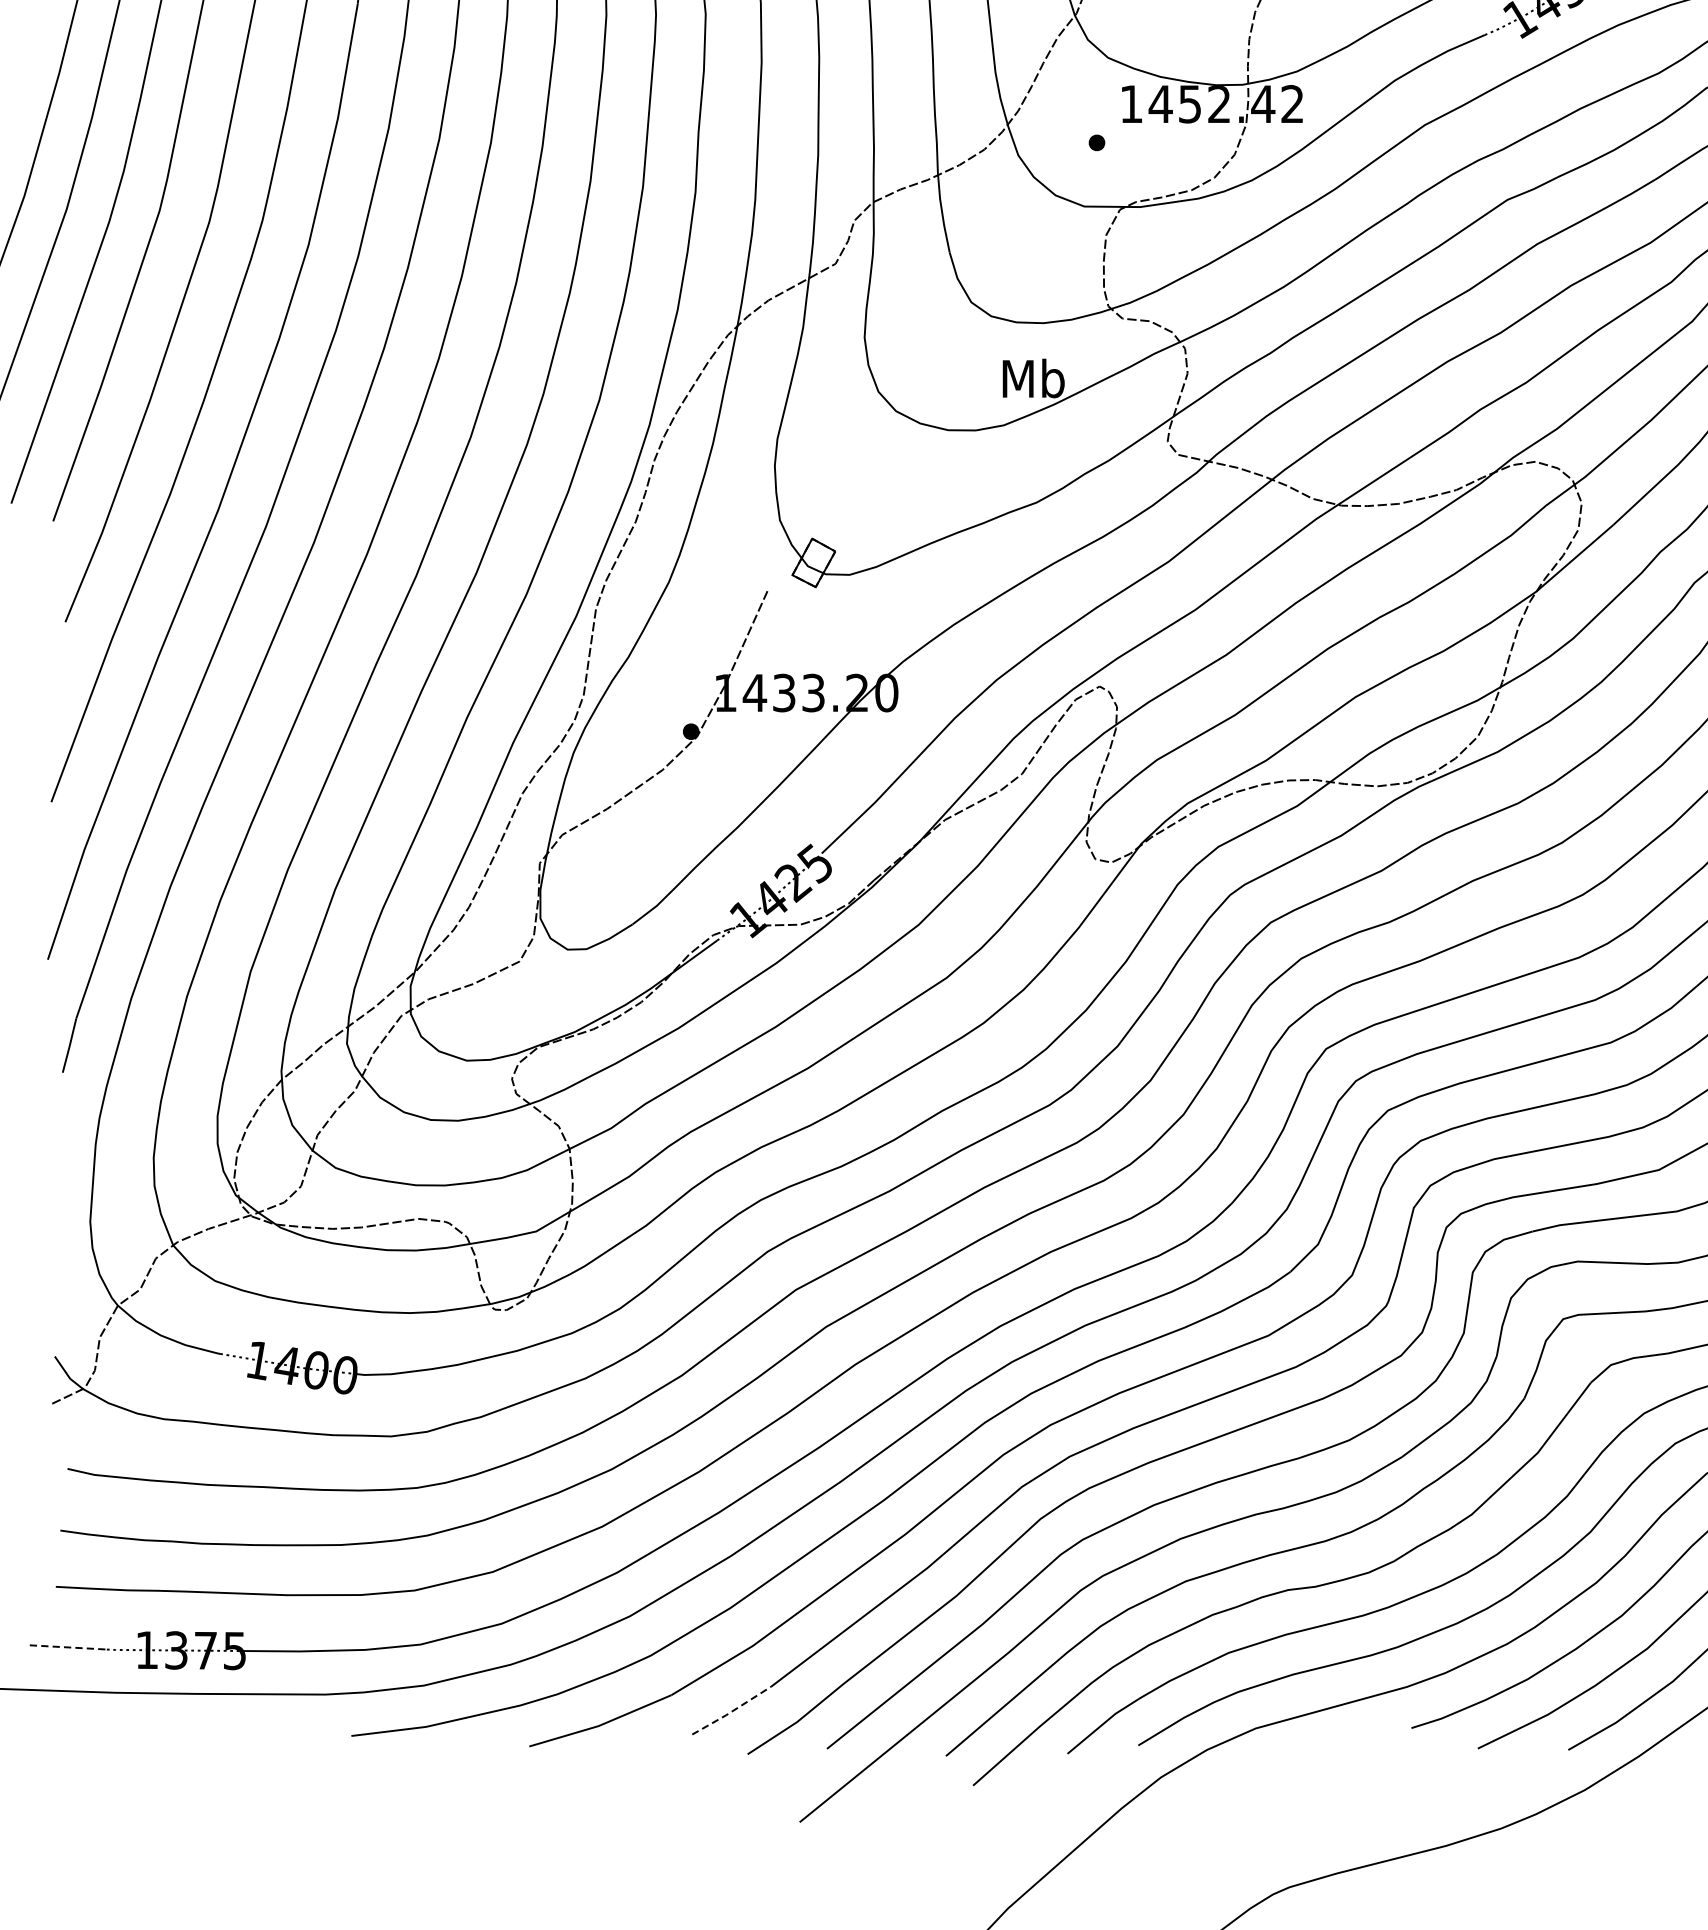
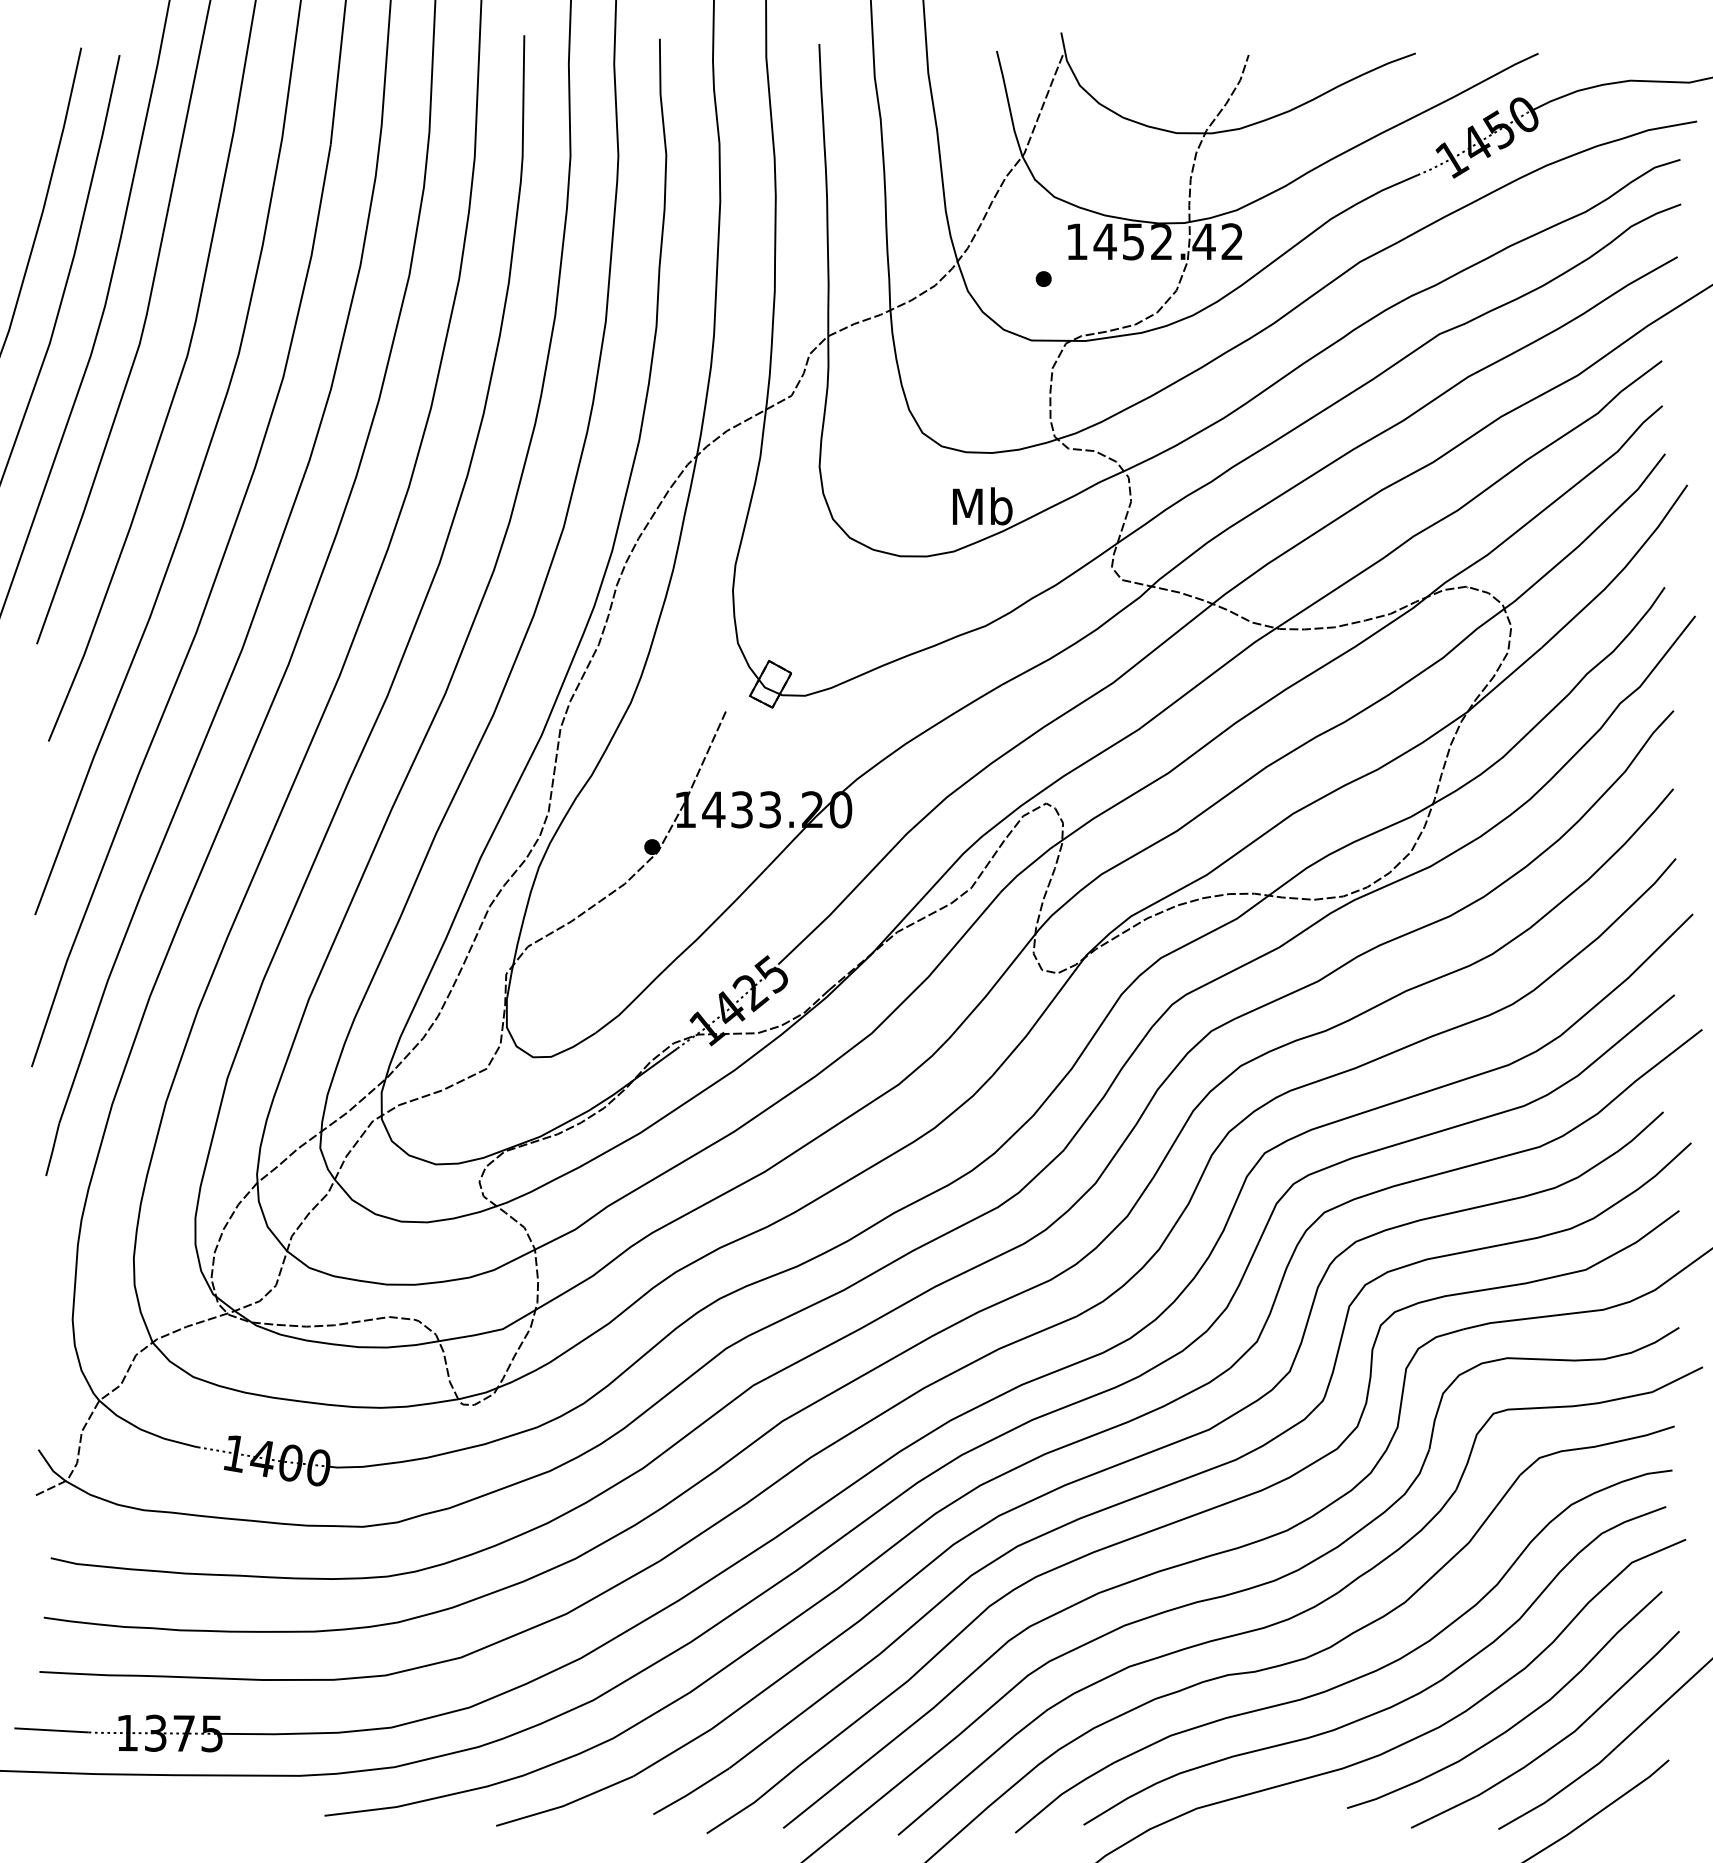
line: (68, 1647) -> (51, 1730), dashed -> solid
line: (731, 1711) -> (691, 1792), dashed -> solid

